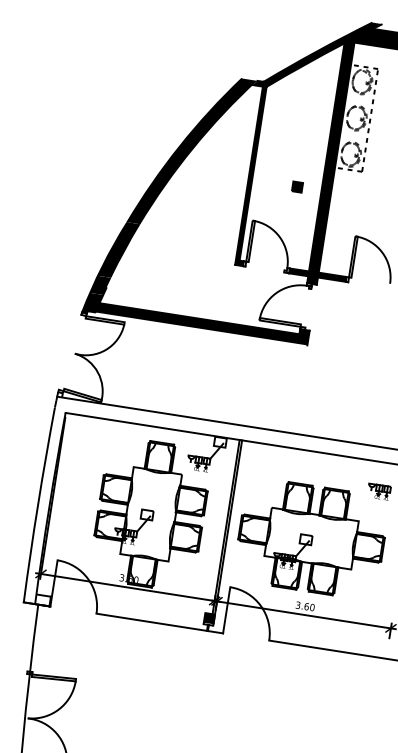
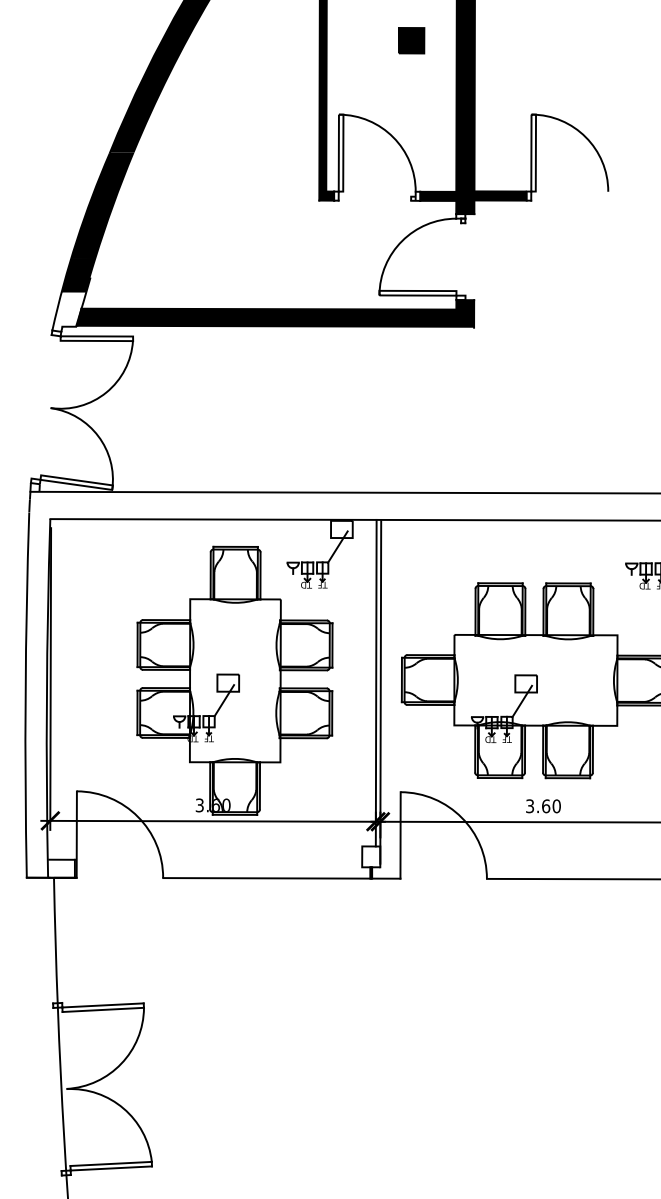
part: (297, 186) -> (411, 39), size x1.4
fill: (92, 302) -> (68, 309), removed
fill: (208, 618) -> (369, 855), removed

